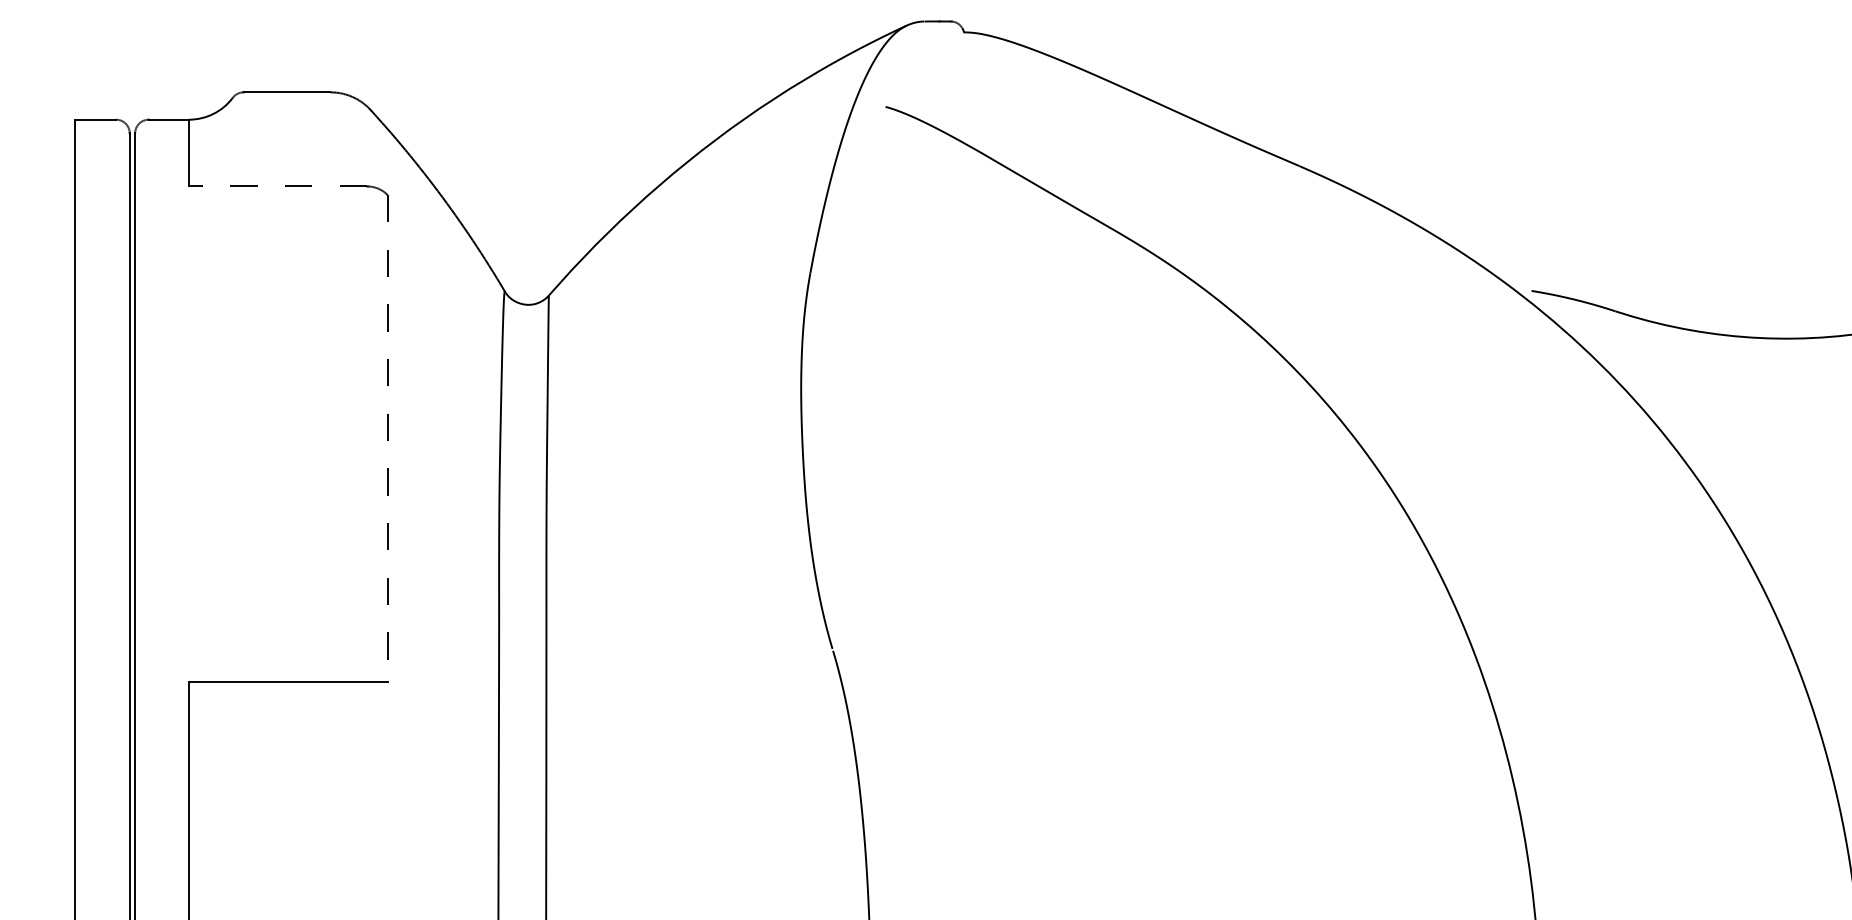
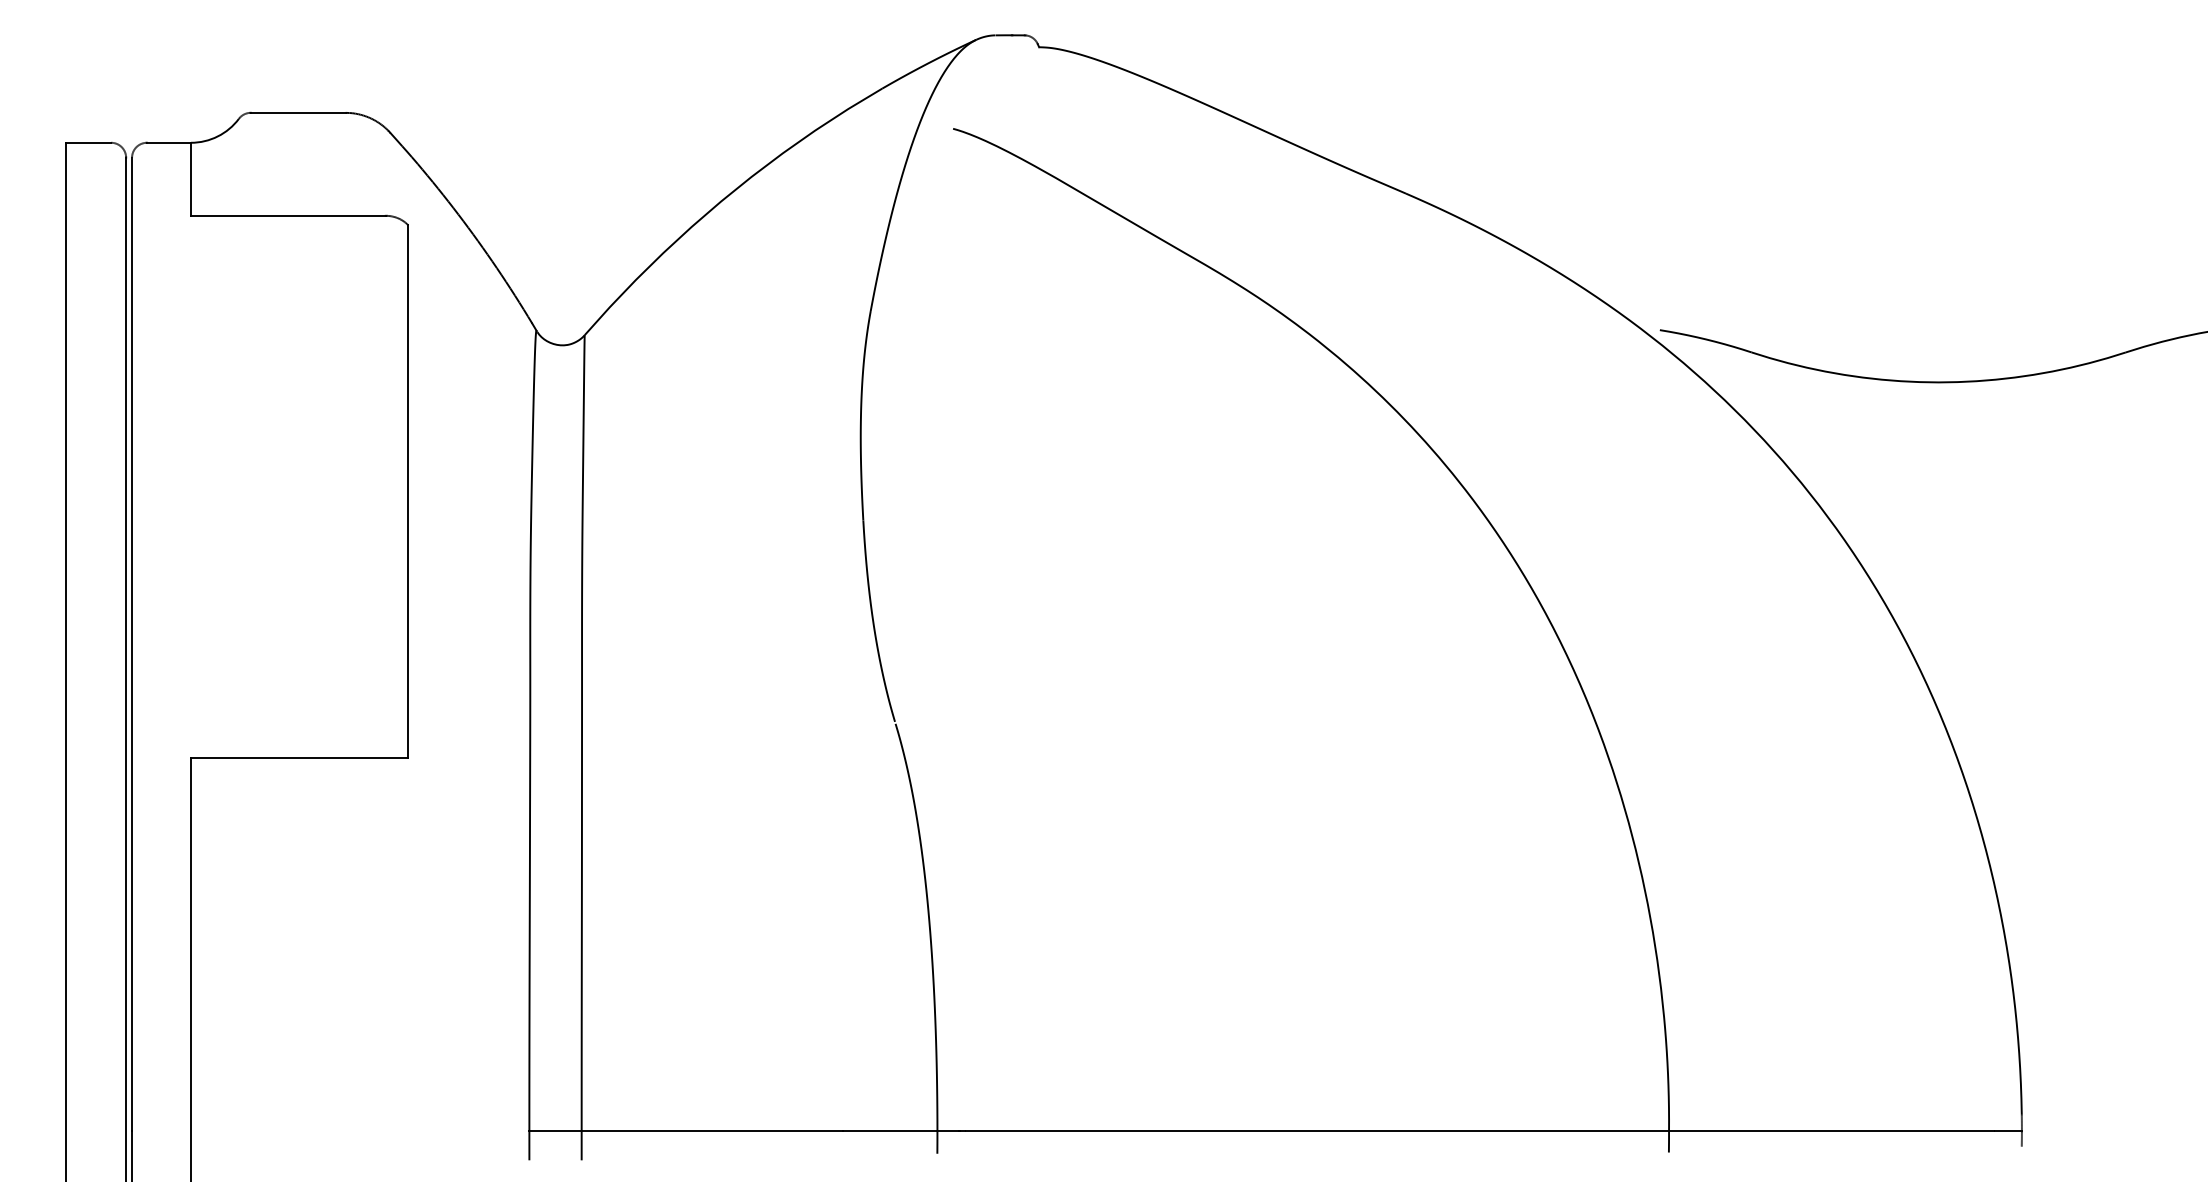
line: (277, 186) -> (287, 215), dashed -> solid
line: (387, 439) -> (408, 492), dashed -> solid

